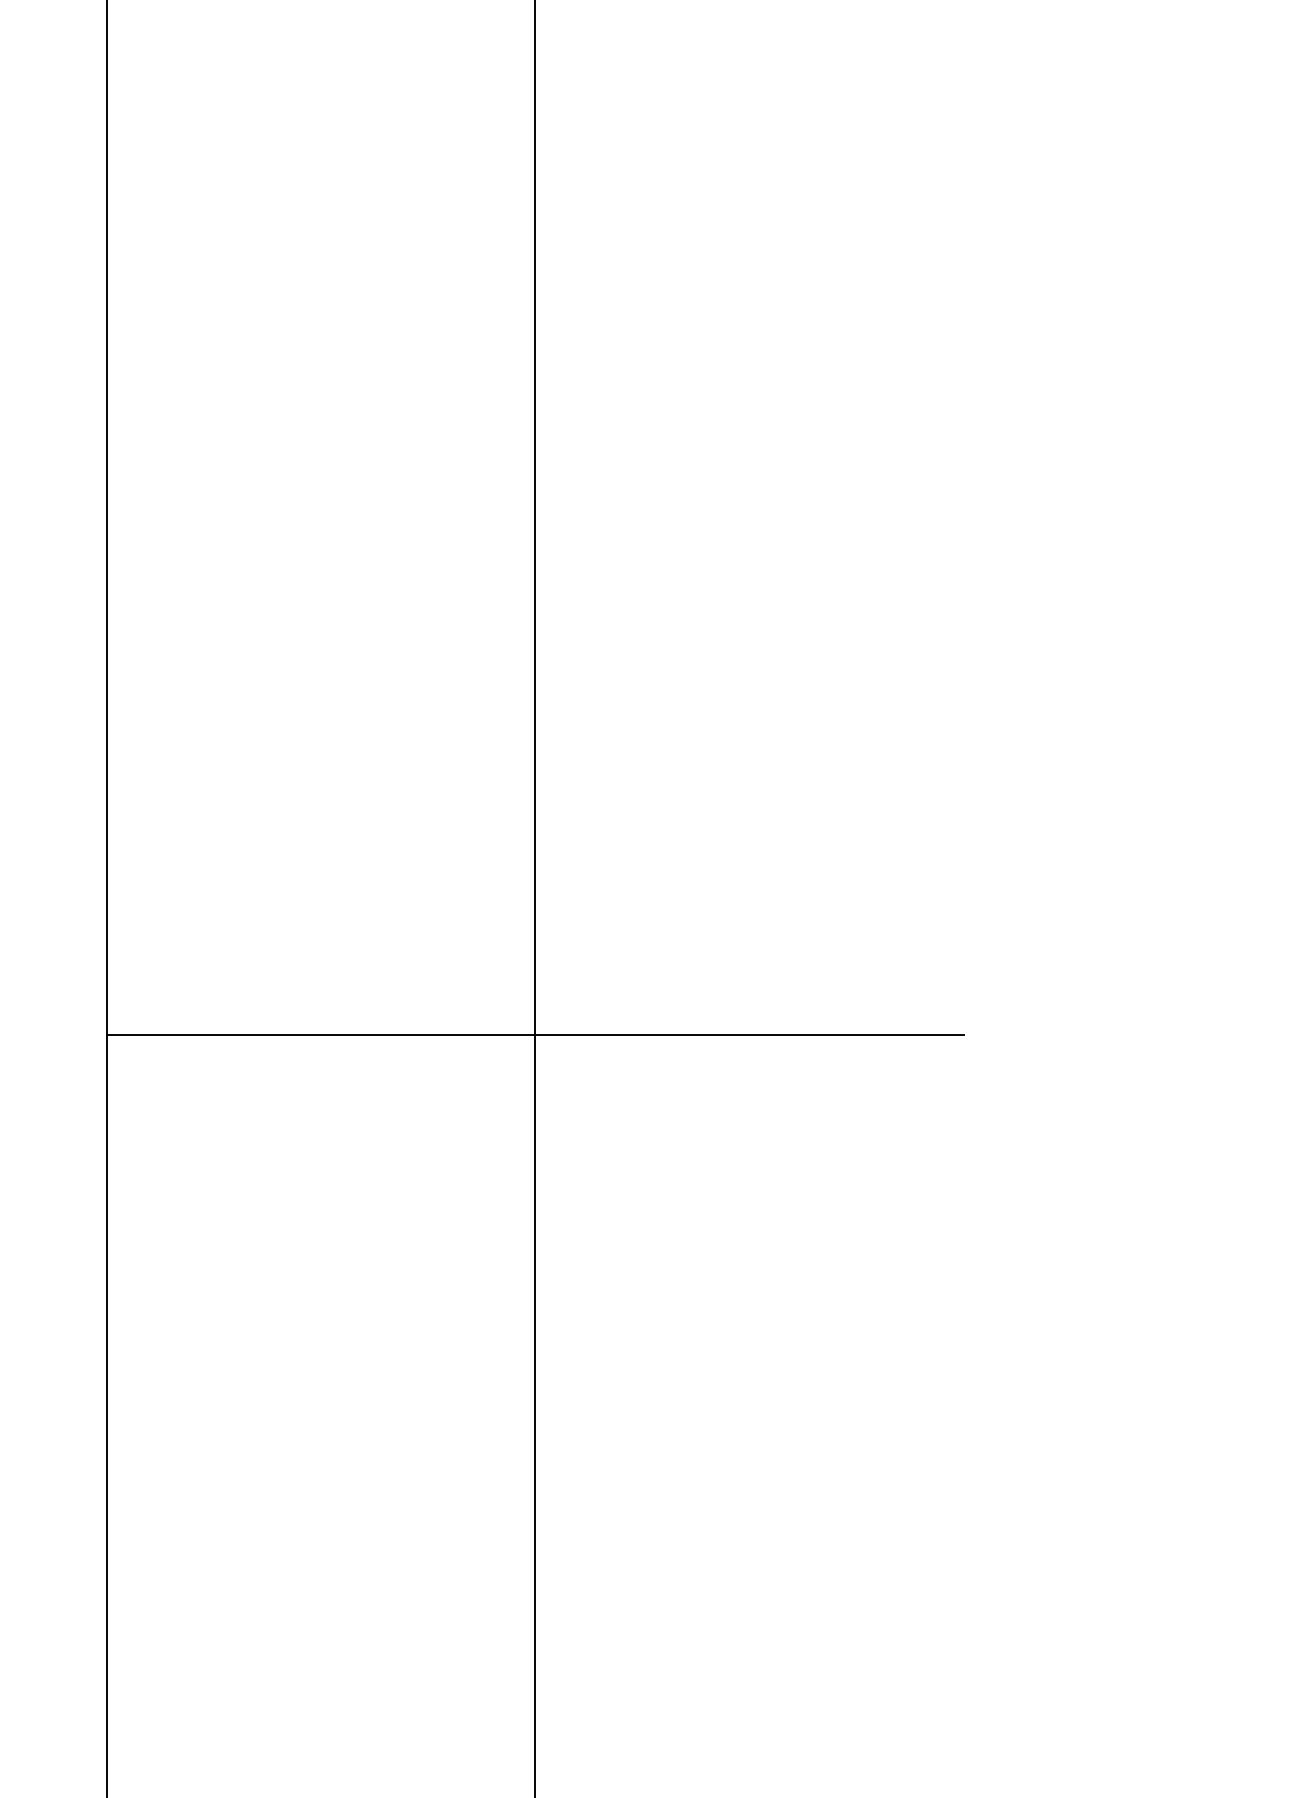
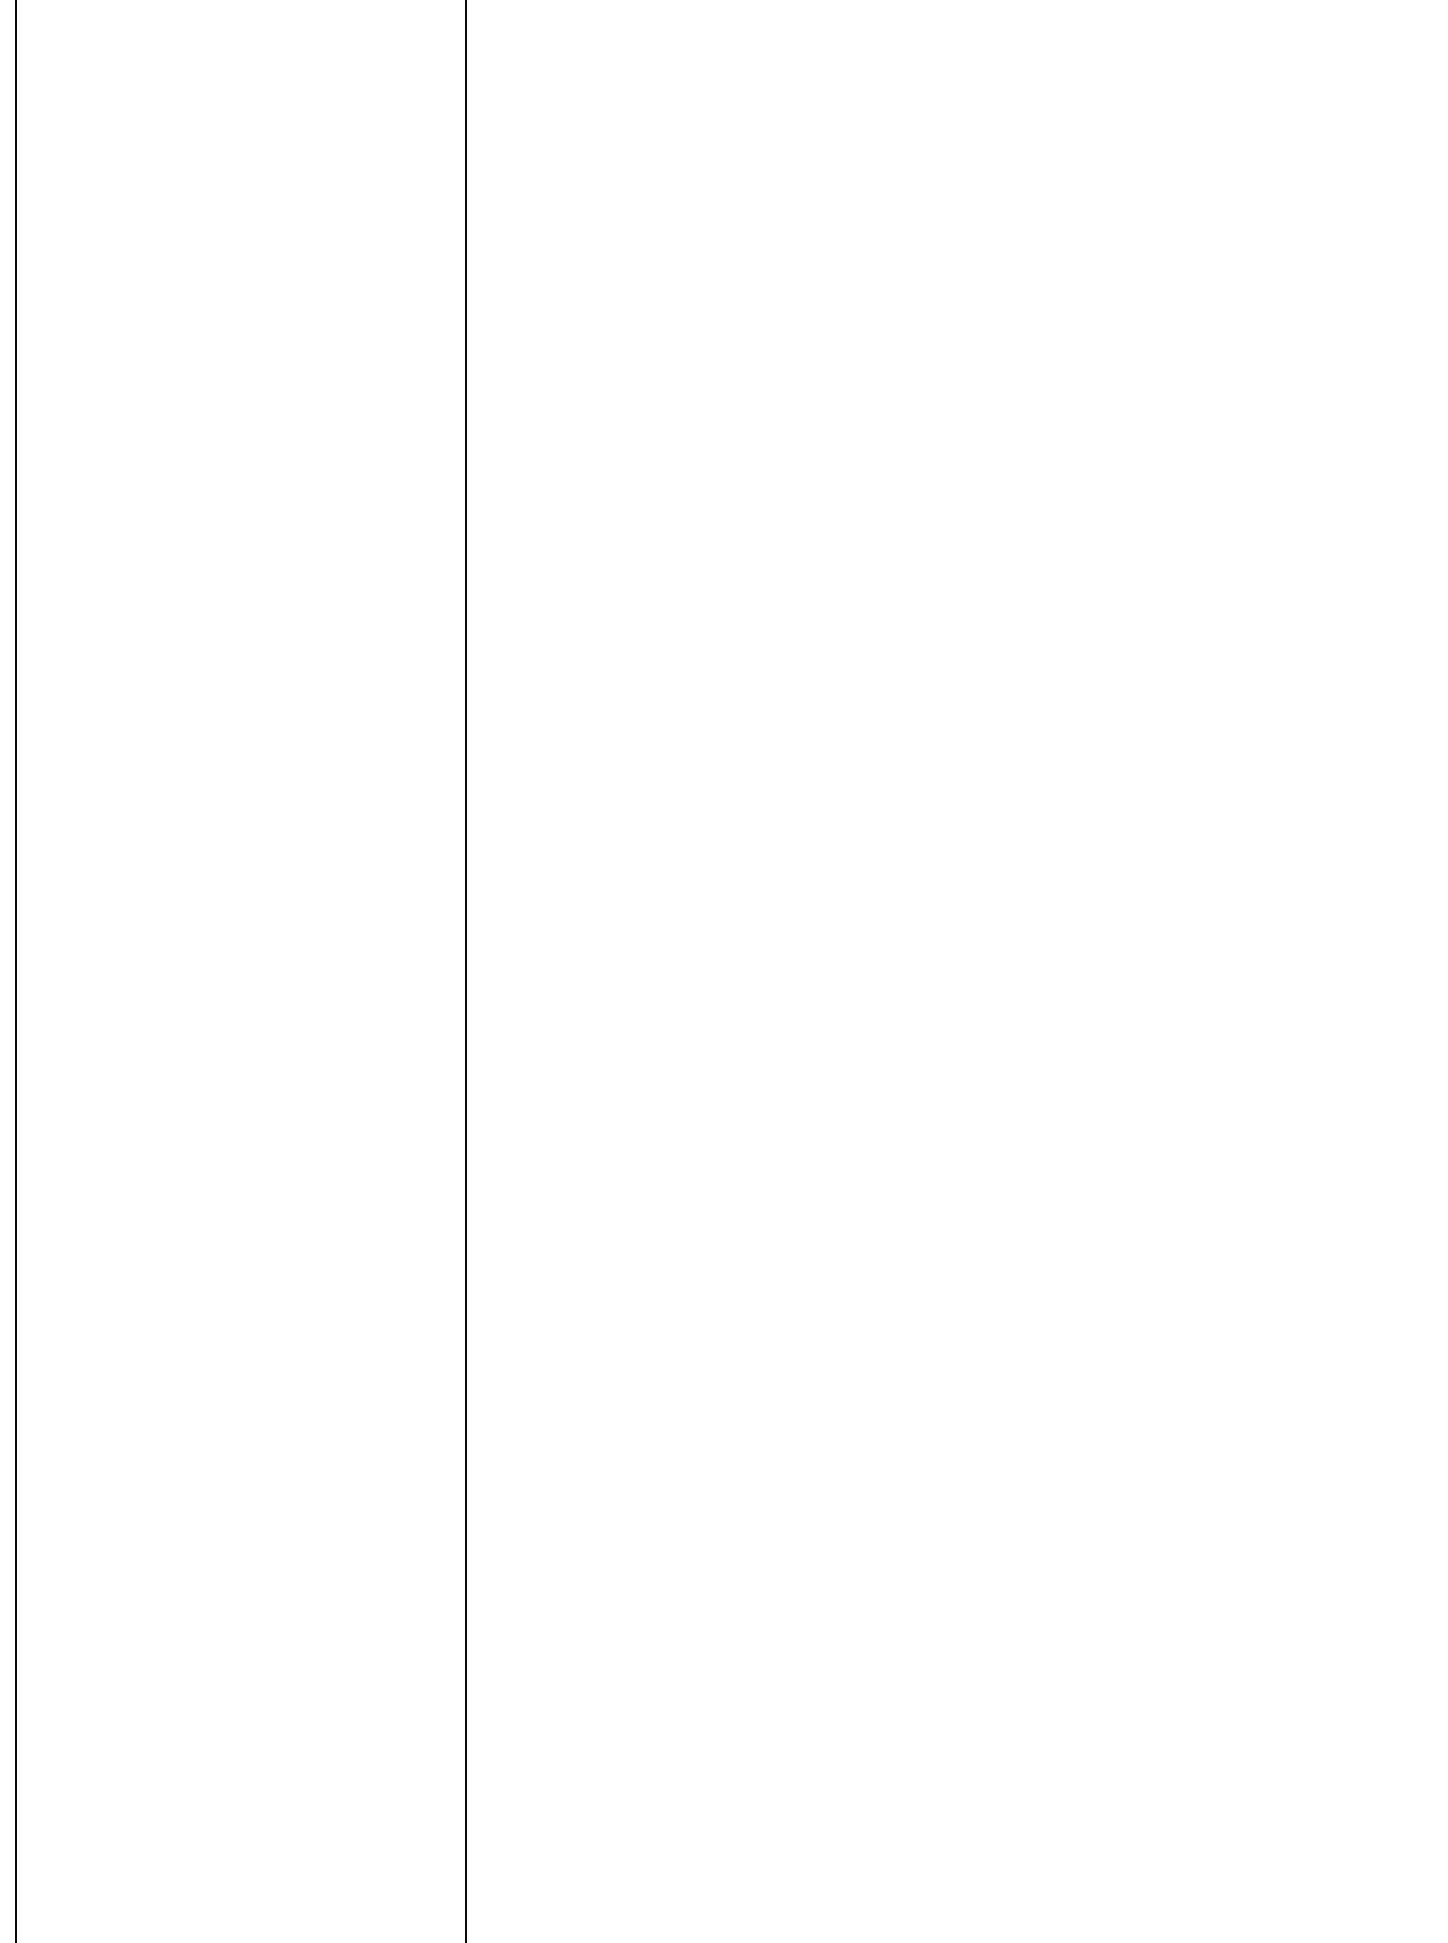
line: (534, 1034) -> (465, 1252), removed

